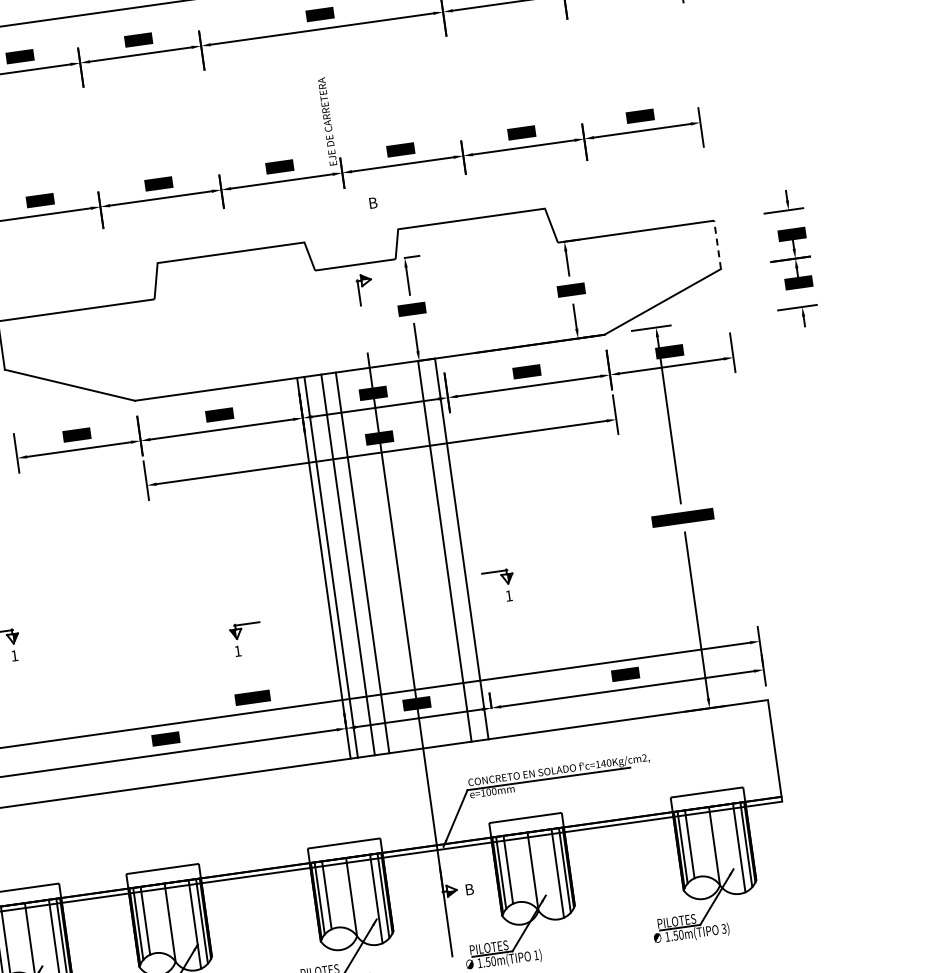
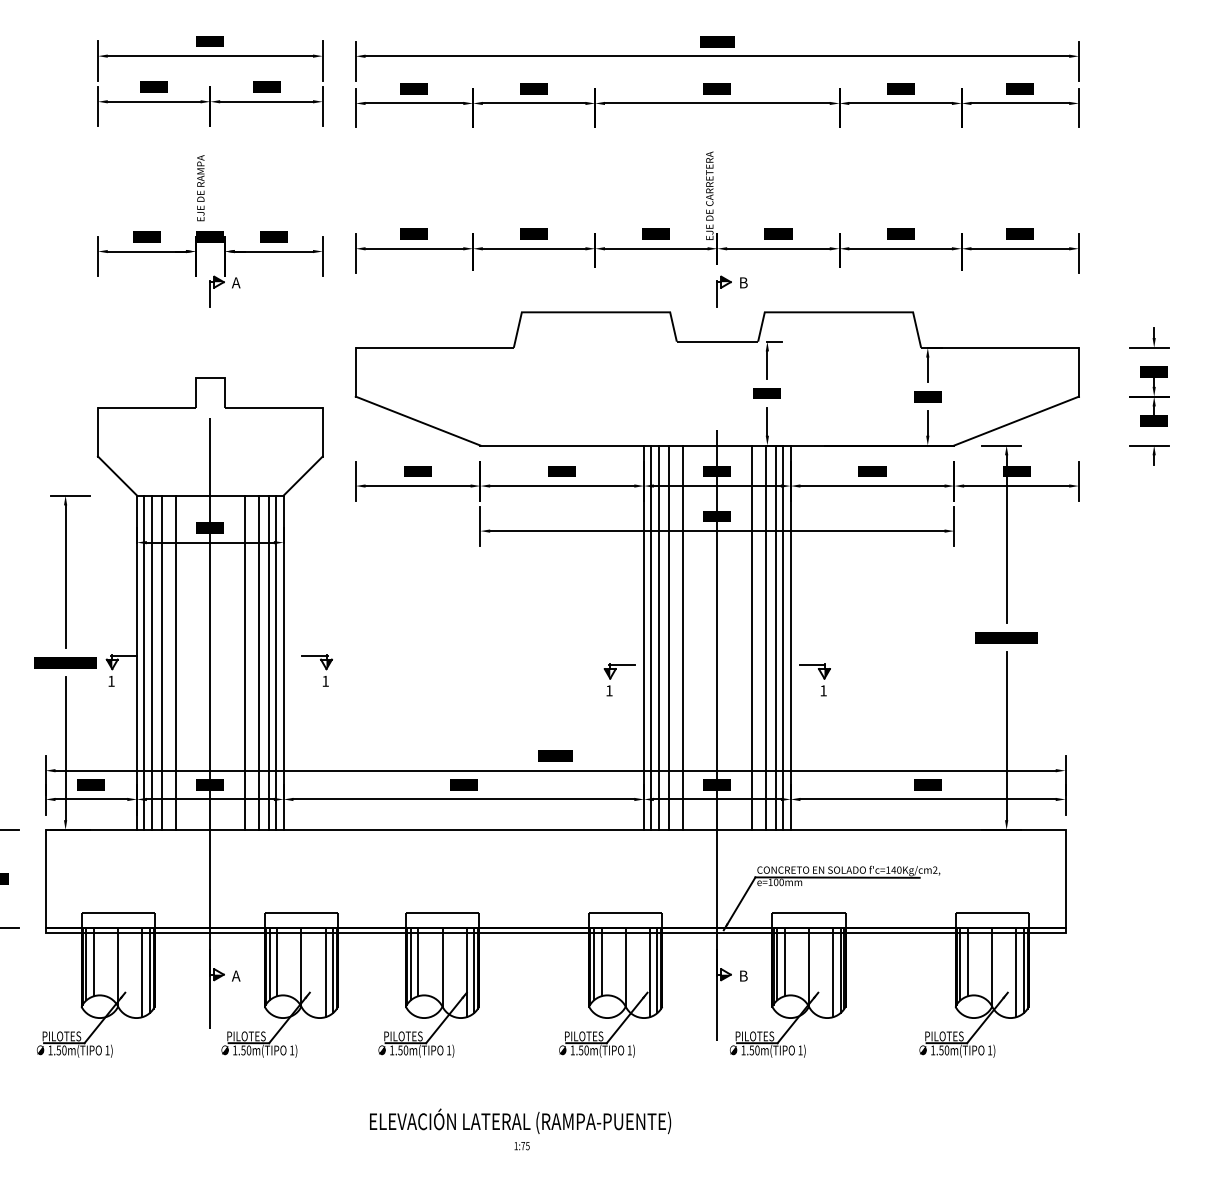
line: (717, 244) -> (1078, 371), dashed -> solid
part: (364, 289) -> (723, 291), moved
line: (468, 547) -> (790, 637), added
line: (454, 549) -> (775, 637), added
line: (430, 553) -> (751, 637), added
line: (338, 566) -> (658, 637), added
part: (239, 635) -> (613, 675), moved
text: (723, 929) -> (989, 1050), 3) -> 1)

